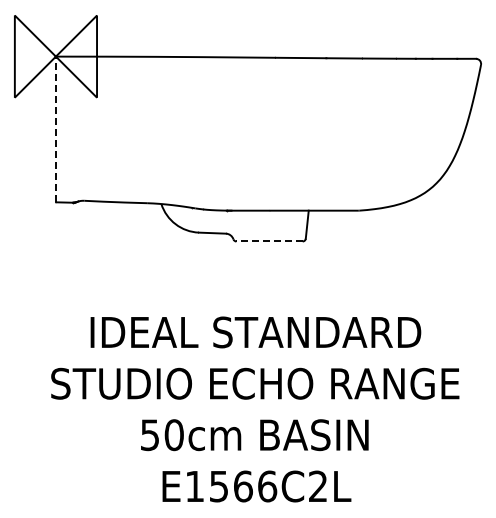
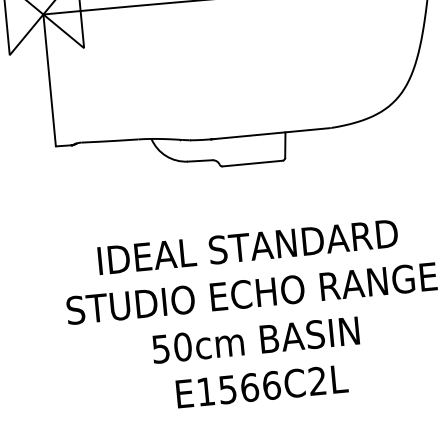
line: (55, 129) -> (49, 80), dashed -> solid
line: (269, 241) -> (252, 163), dashed -> solid

